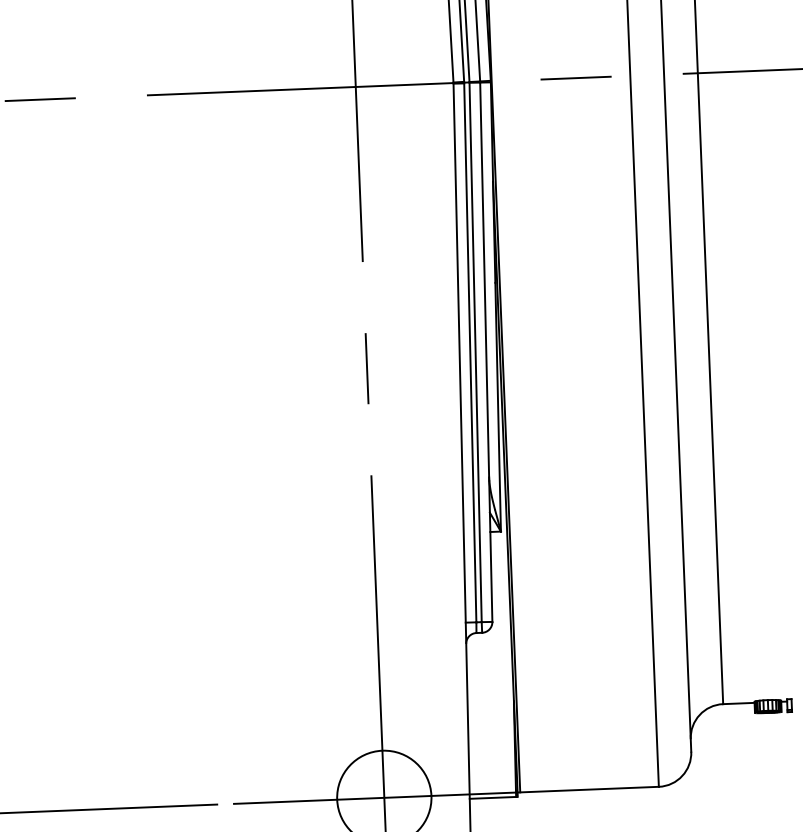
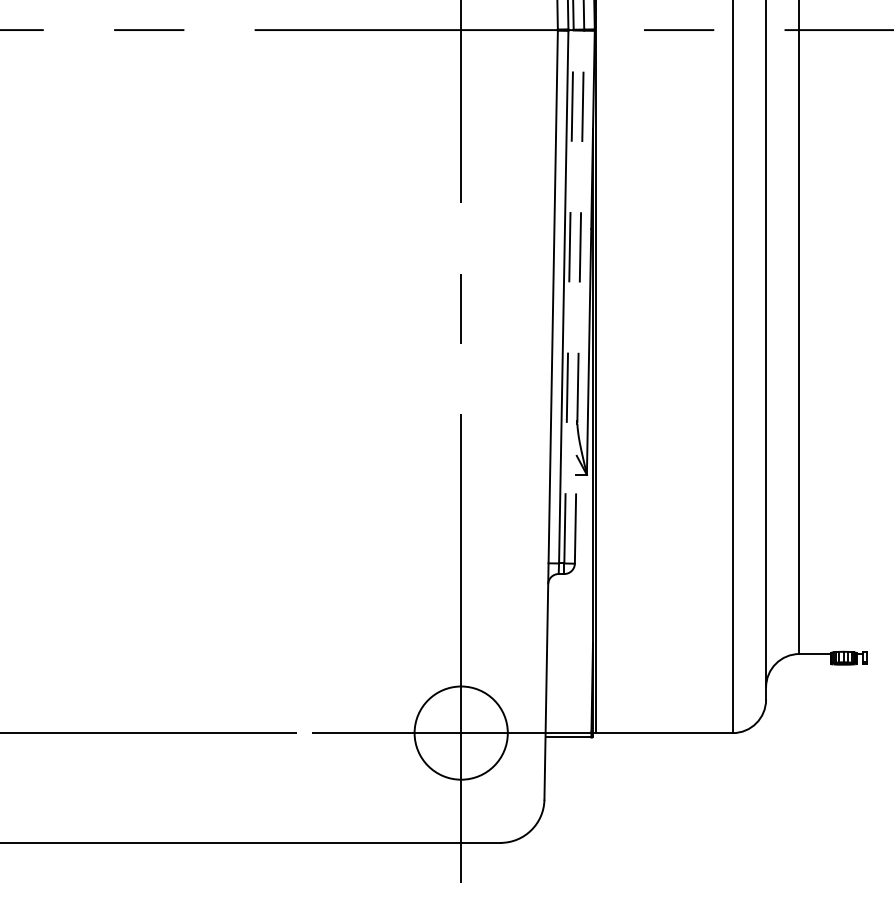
line: (476, 351) -> (569, 296), solid -> dashed
line: (486, 352) -> (579, 297), solid -> dashed

